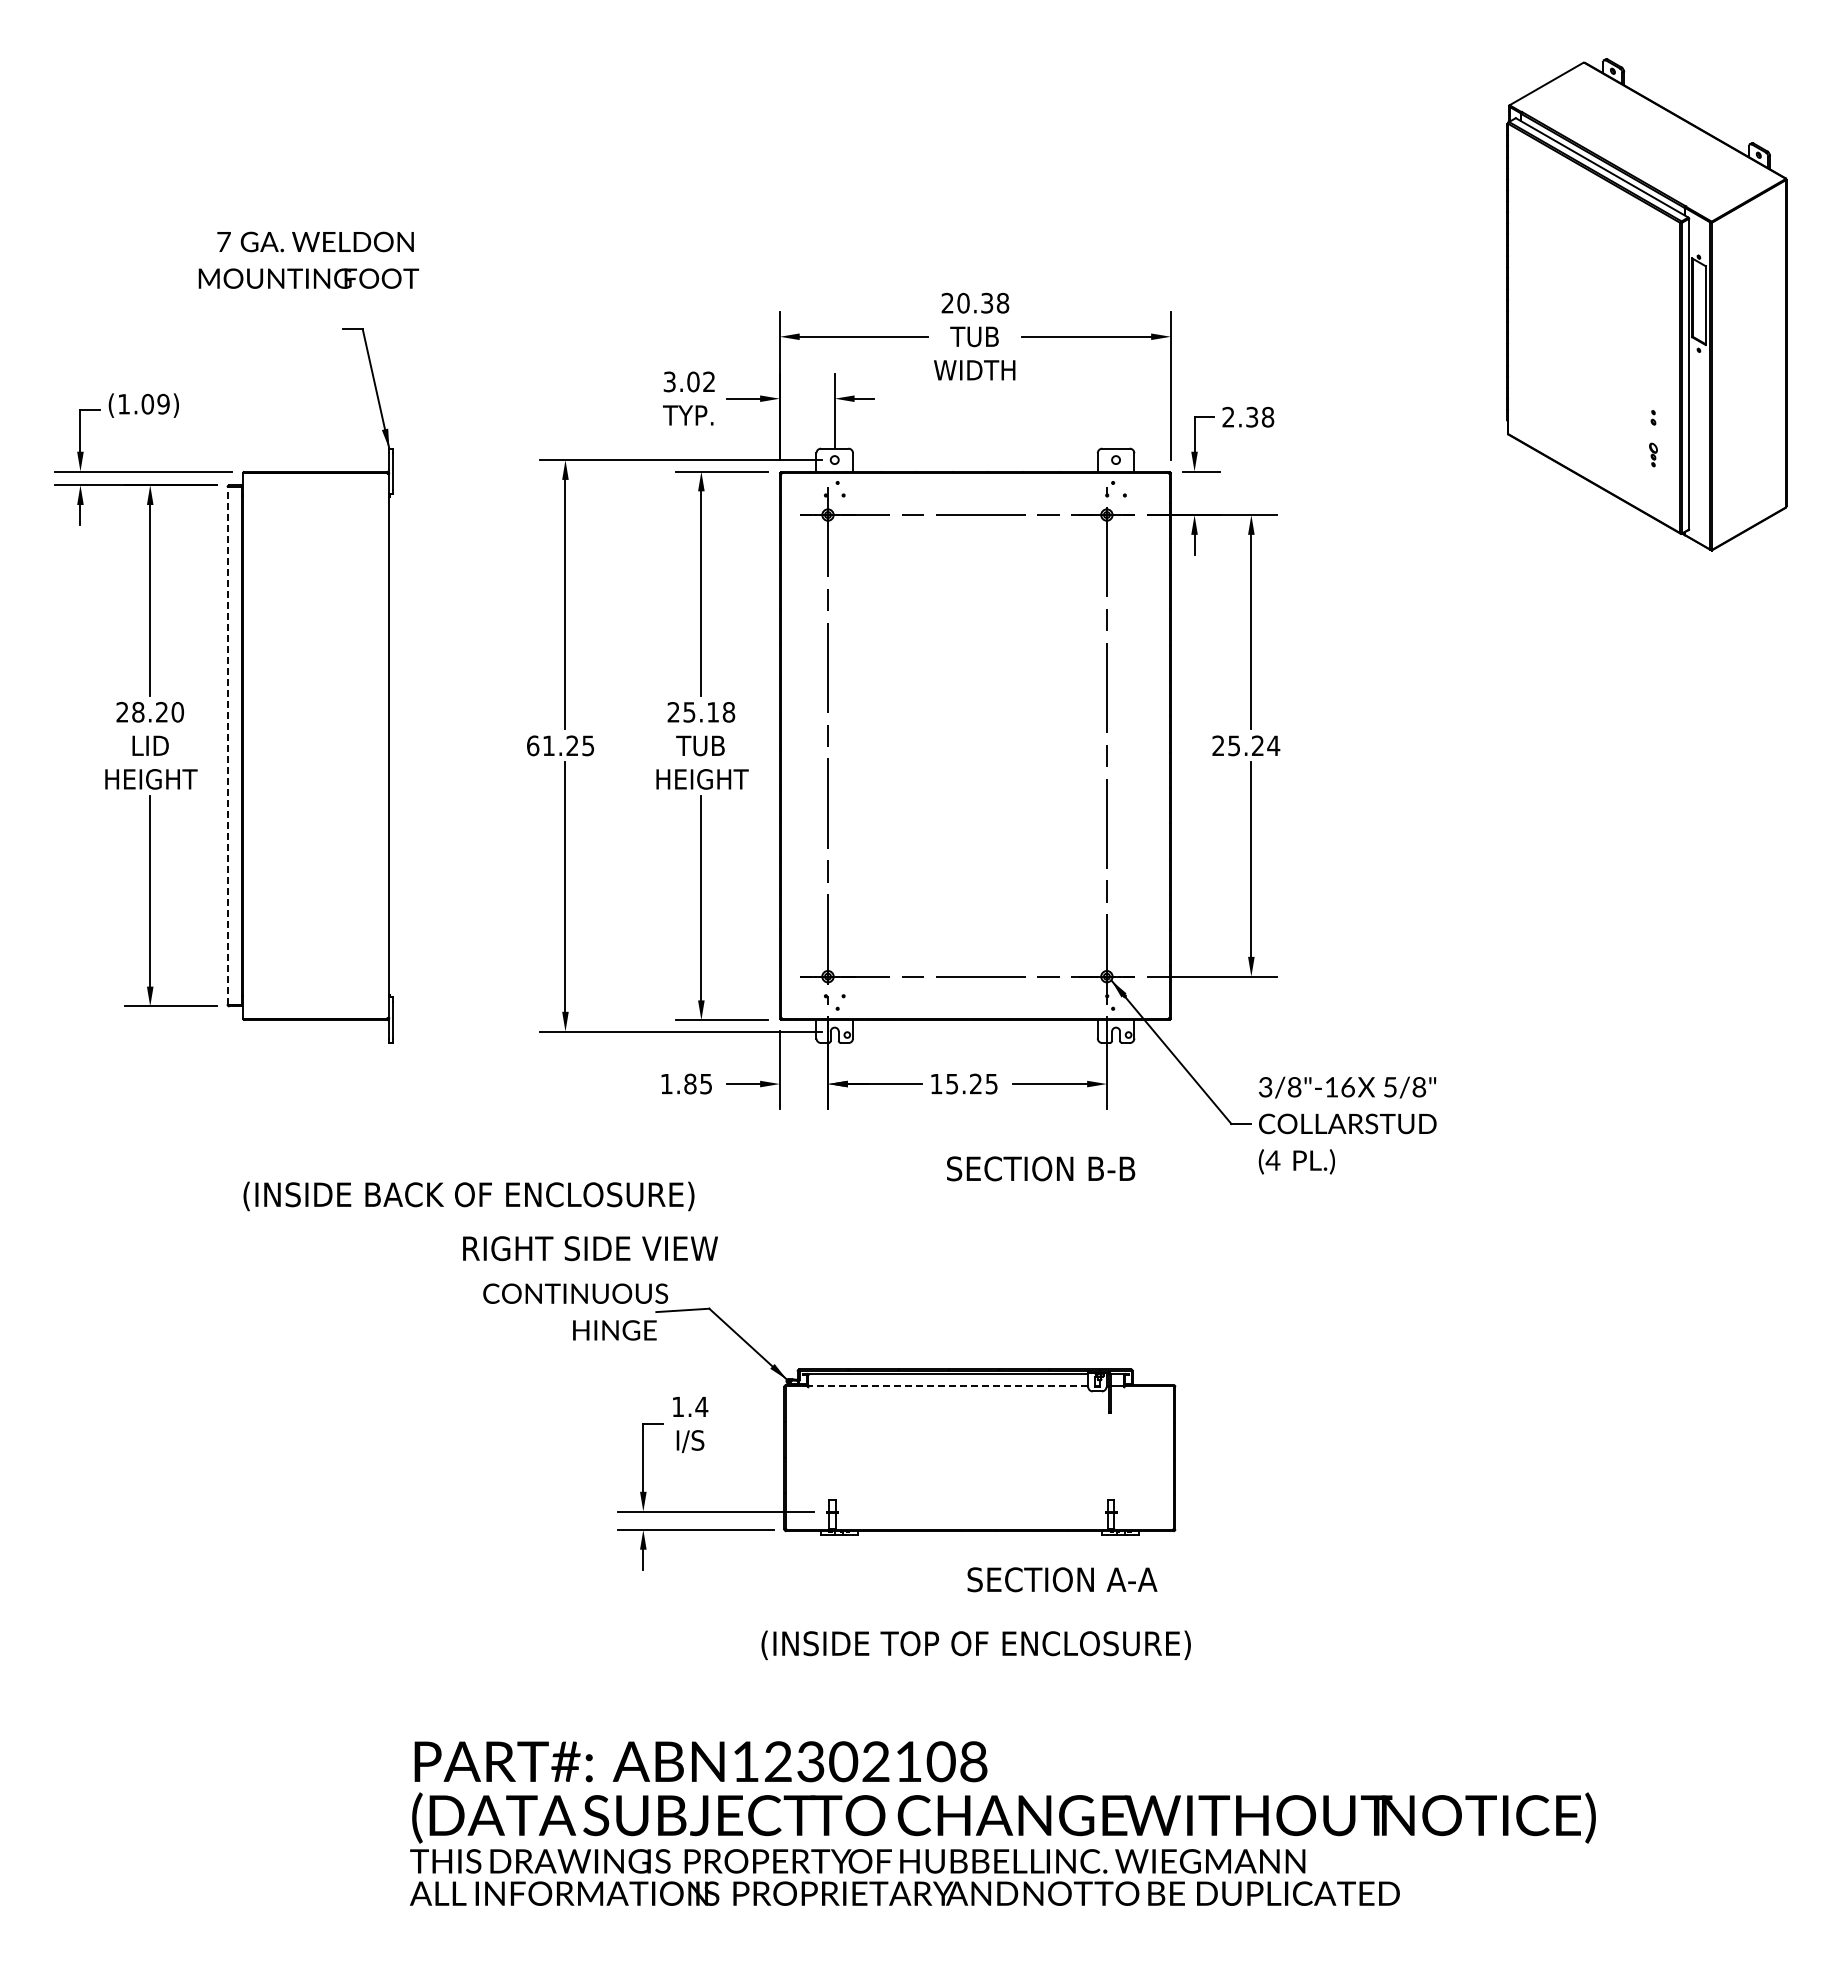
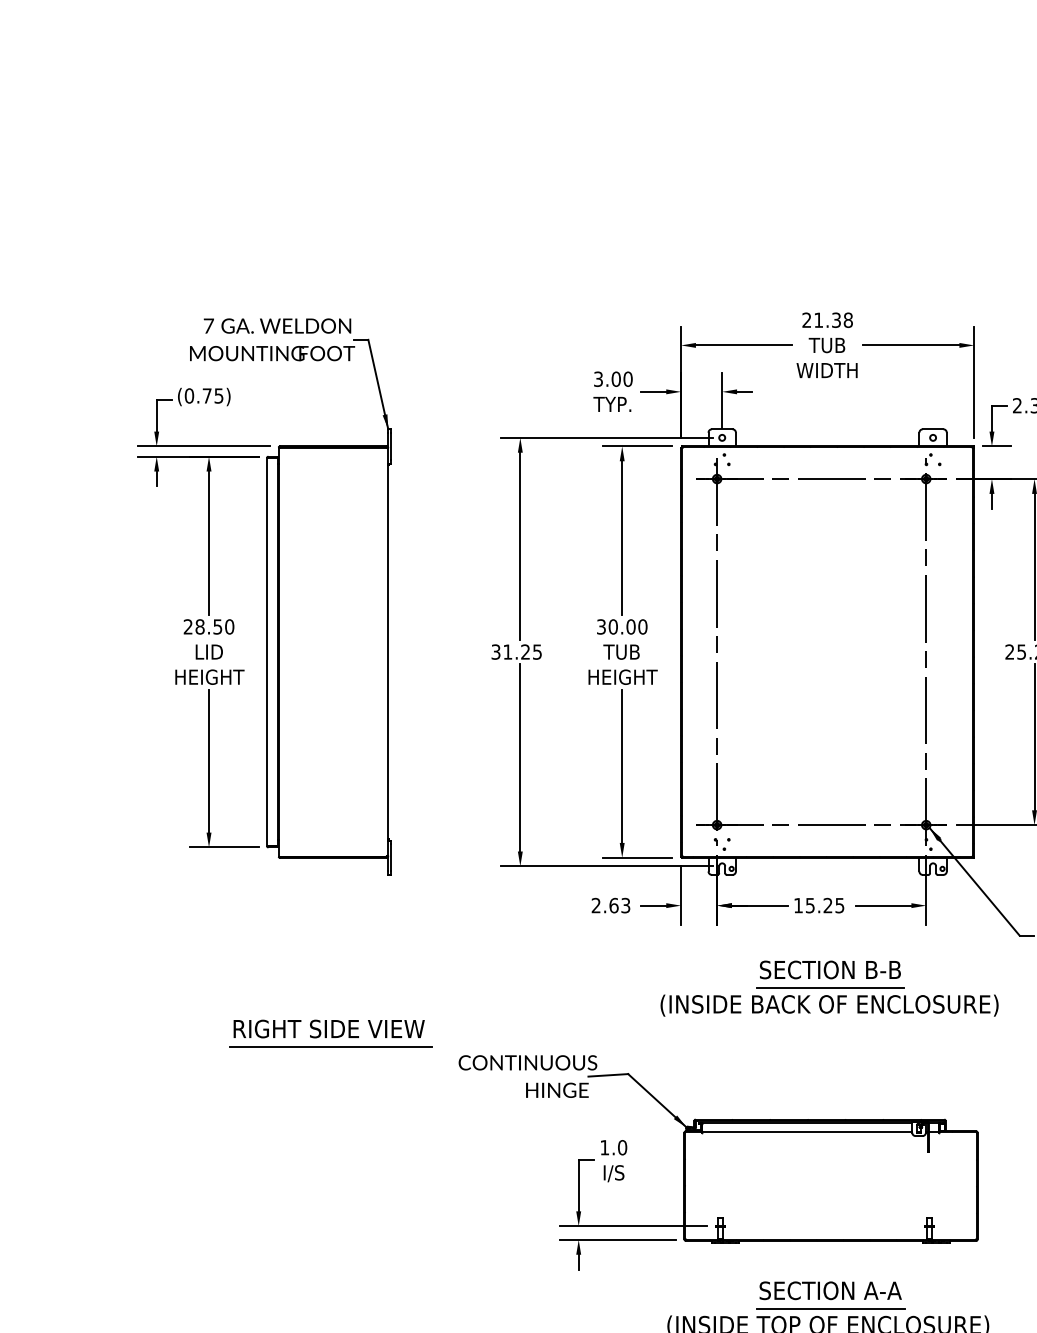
text: (308, 259) -> (272, 339), moved
text: (963, 302) -> (818, 319), 20.38 -> 21.38
text: (709, 381) -> (628, 378), 3.02 -> 3.00
text: (143, 403) -> (203, 395), (1.09) -> (0.75)
text: (161, 711) -> (217, 626), 28.20 -> 28.50
text: (701, 712) -> (622, 627), 25.18 -> 30.00
line: (227, 745) -> (266, 651), dashed -> solid
text: (533, 745) -> (496, 651), 61.25 -> 31.25
text: (686, 1083) -> (611, 905), 1.85 -> 2.63
text: (1041, 1168) -> (830, 969), moved
line: (979, 1193) -> (830, 987), added
text: (468, 1196) -> (829, 1005), moved
text: (590, 1248) -> (329, 1028), moved
line: (312, 1272) -> (330, 1046), added
line: (948, 1386) -> (807, 1132), dashed -> solid
text: (701, 1406) -> (622, 1147), 1.4 -> 1.0
text: (1062, 1579) -> (830, 1290), moved
line: (979, 1621) -> (830, 1308), added

